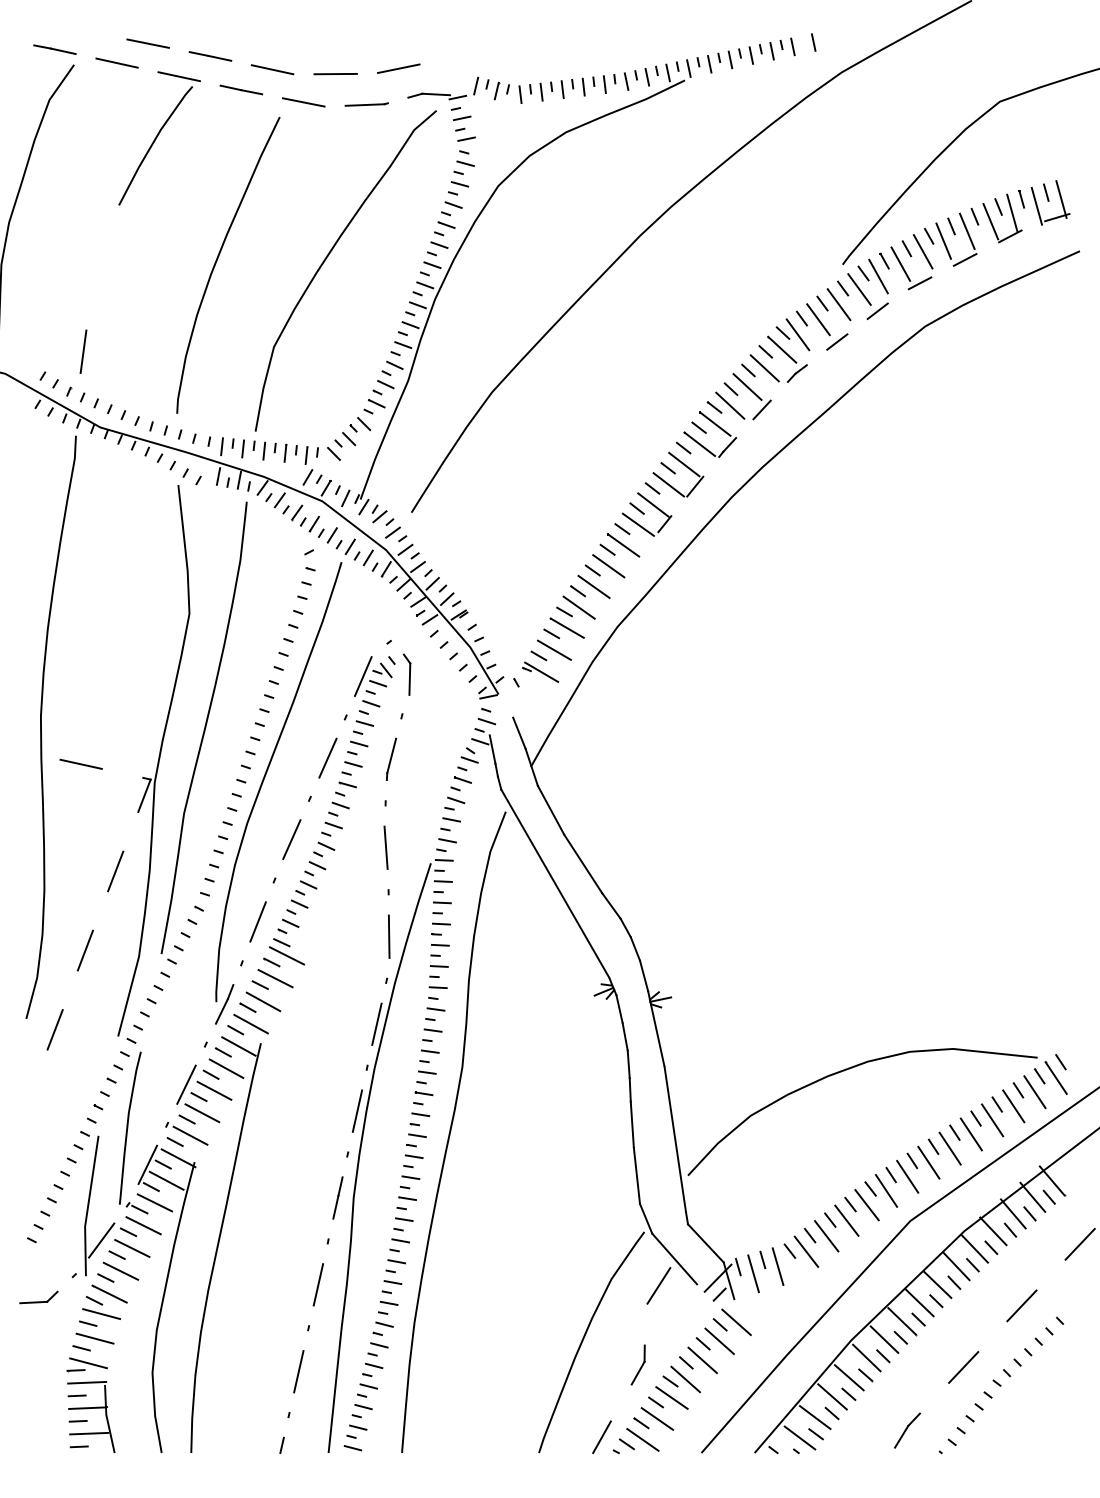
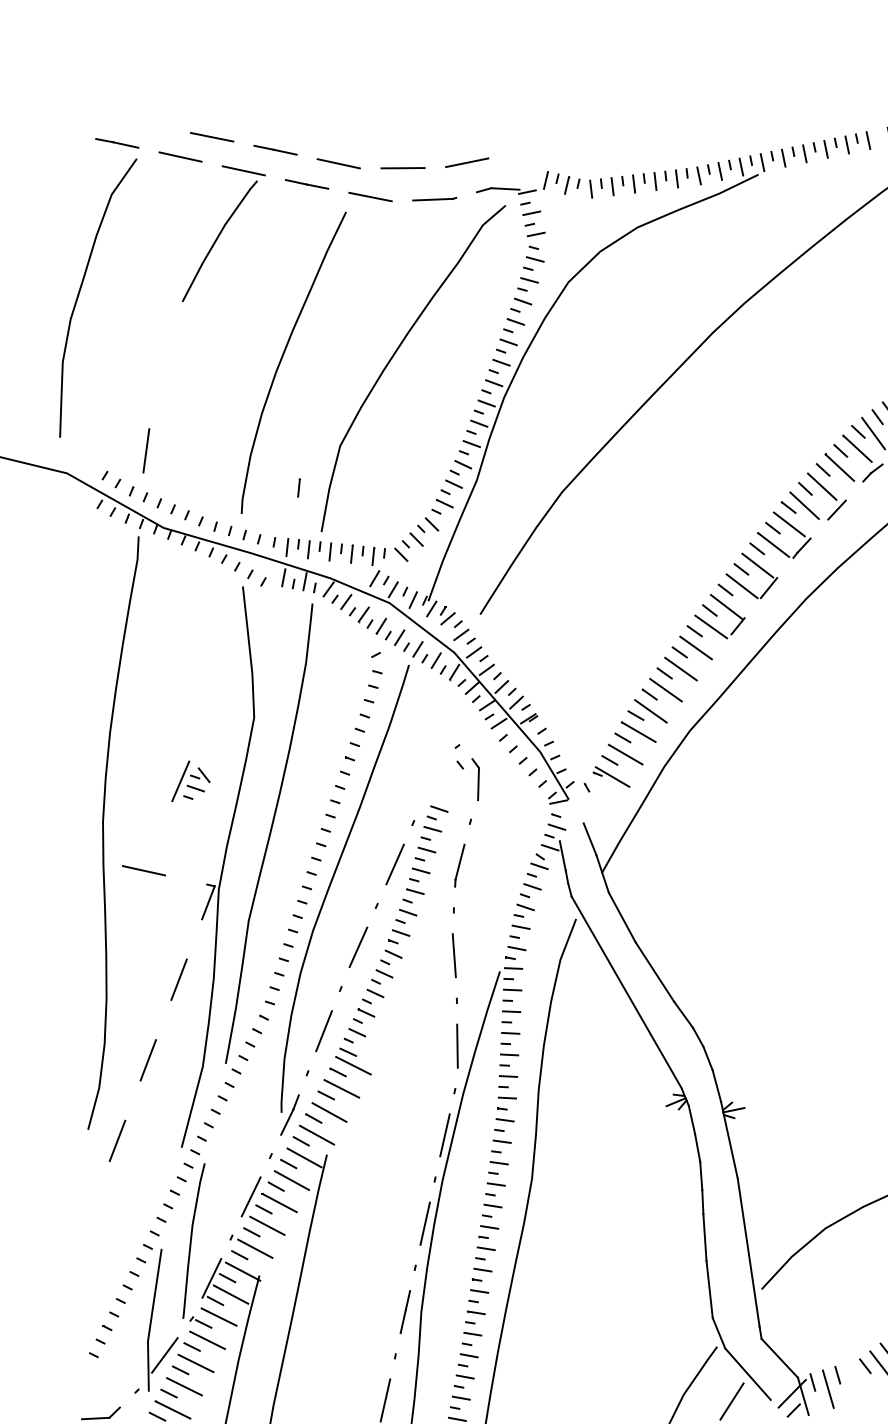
line: (233, 387) -> (299, 487), added
part: (373, 676) -> (191, 781), moved
line: (777, 1266) -> (852, 1381), removed

